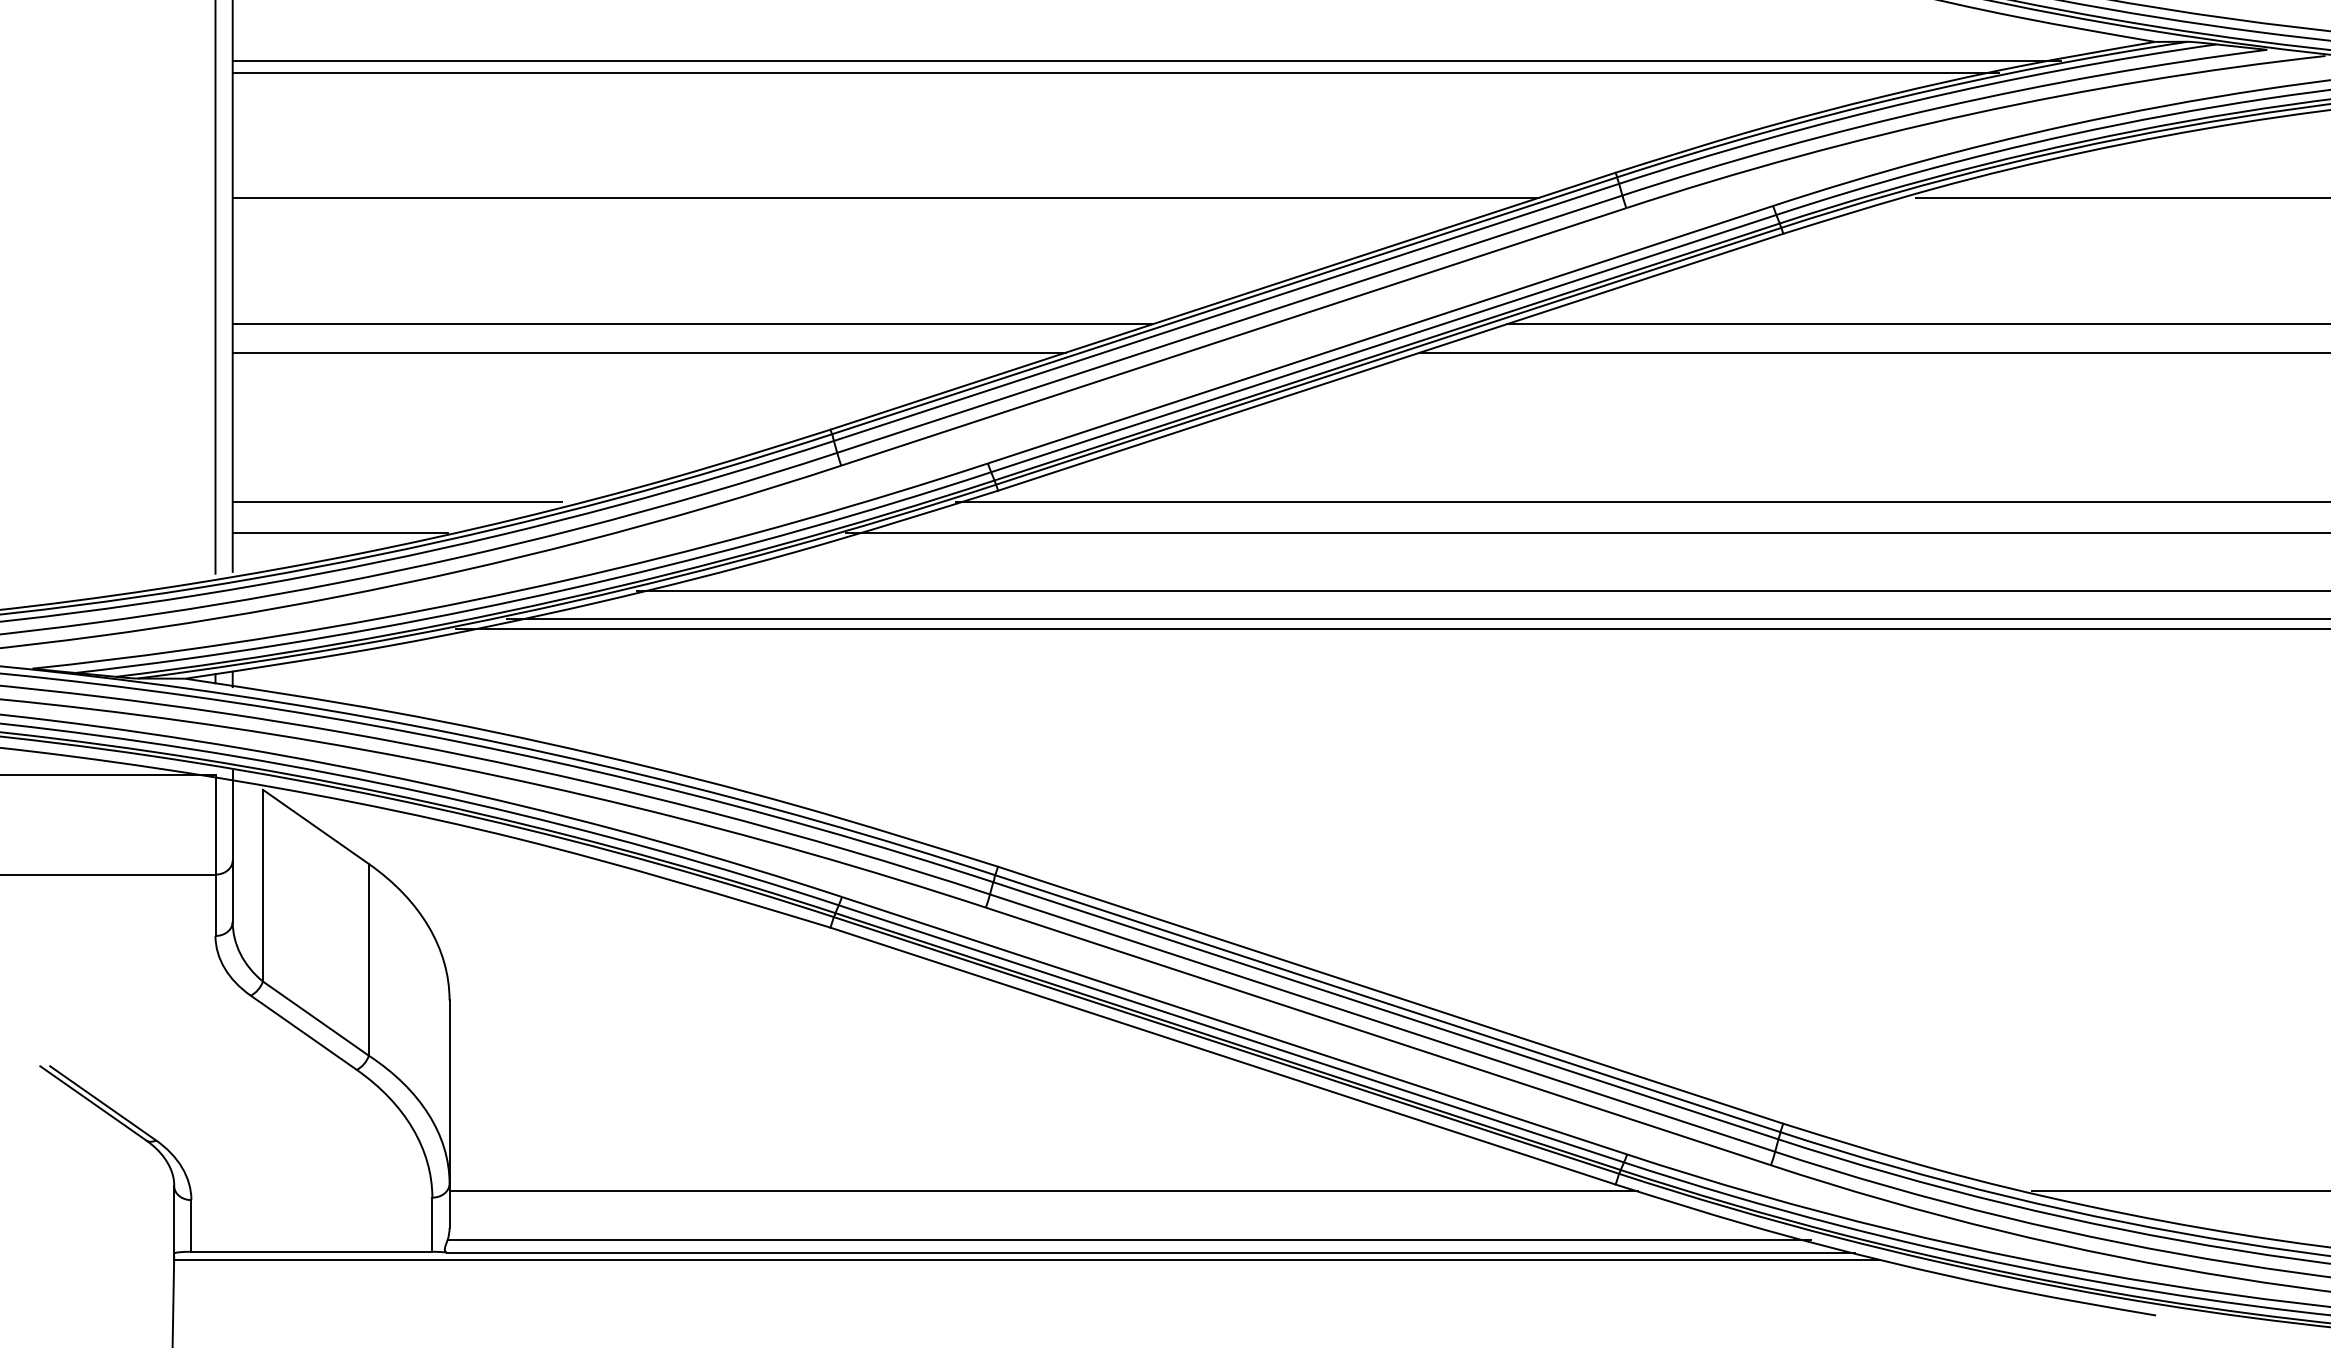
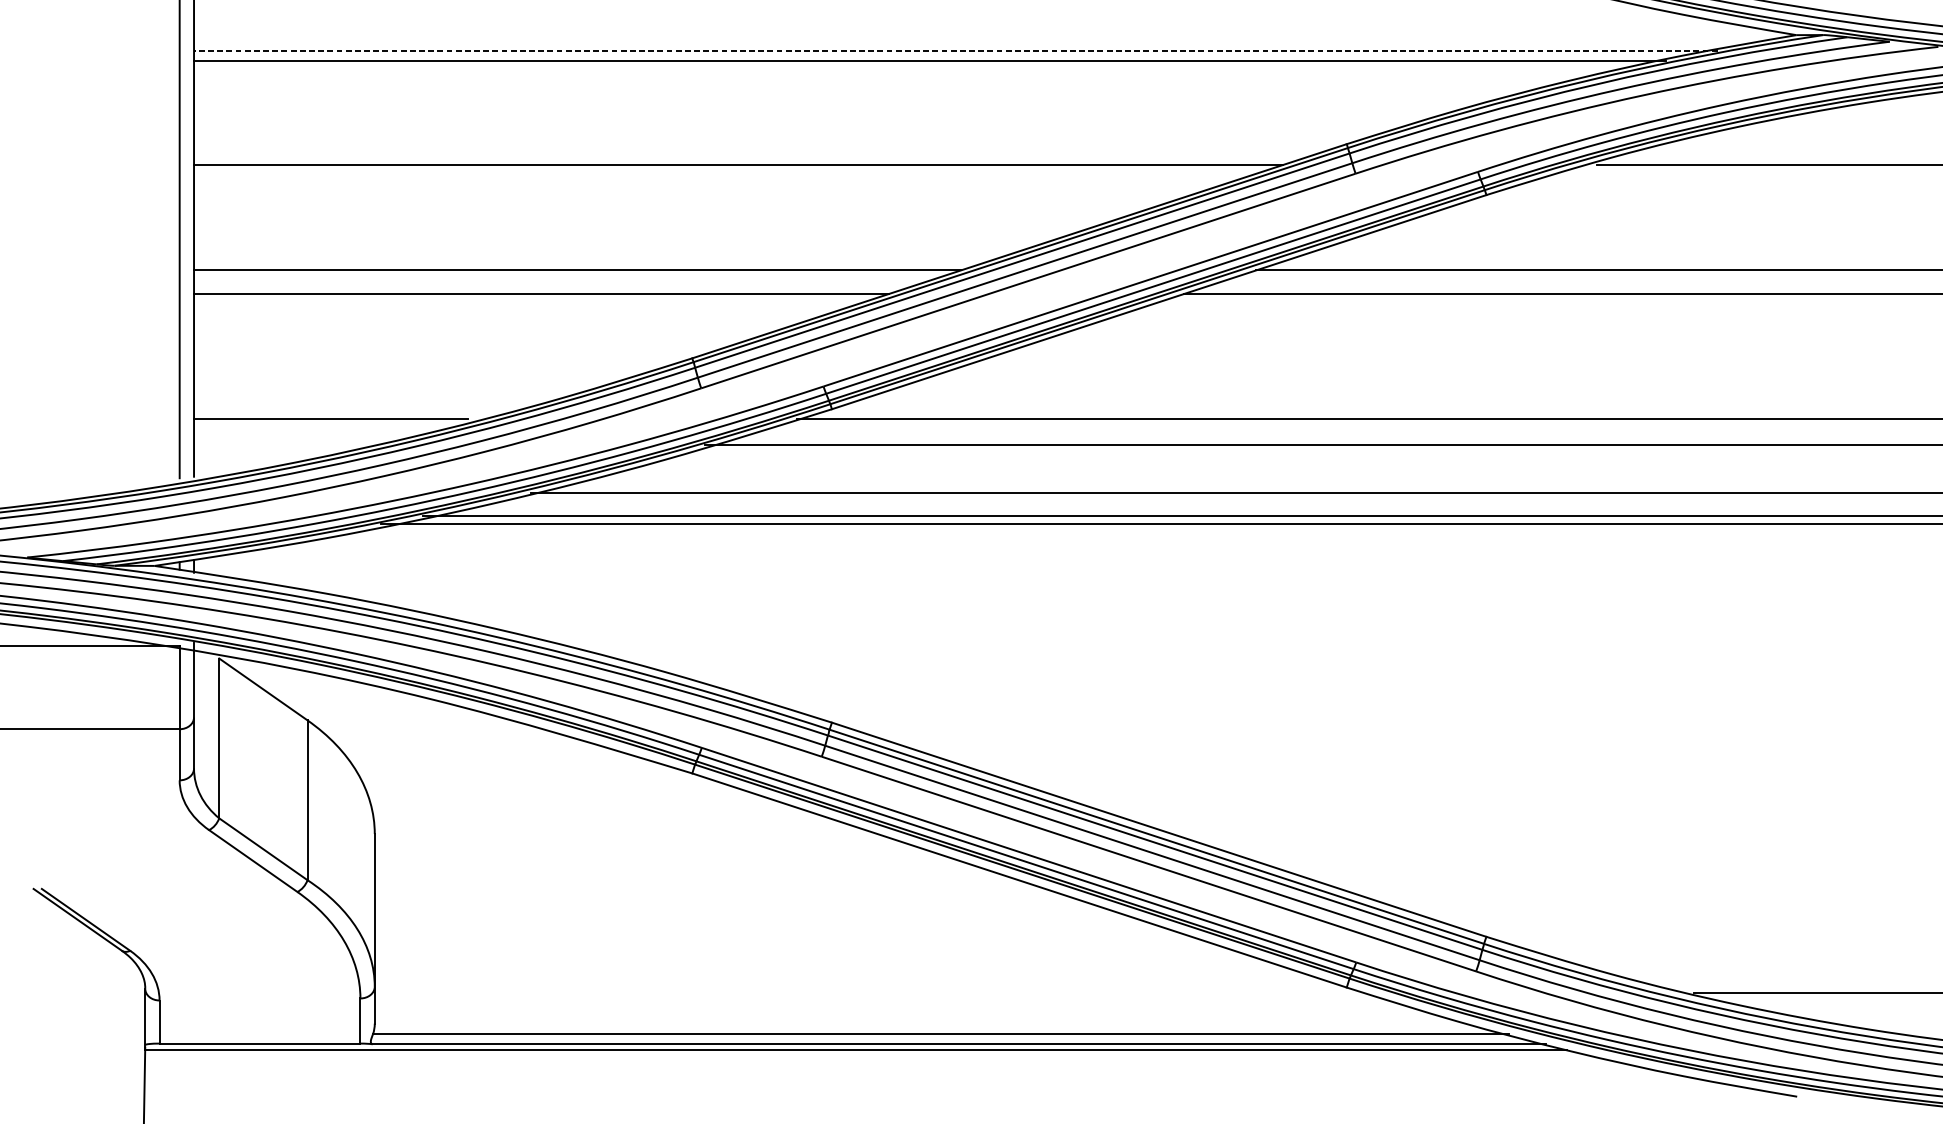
line: (1146, 60) -> (955, 50), solid -> dashed
line: (339, 533) -> (283, 444), removed
line: (1043, 1190) -> (869, 992), removed

